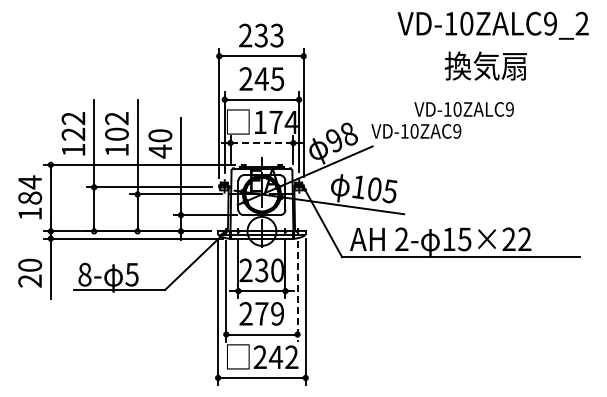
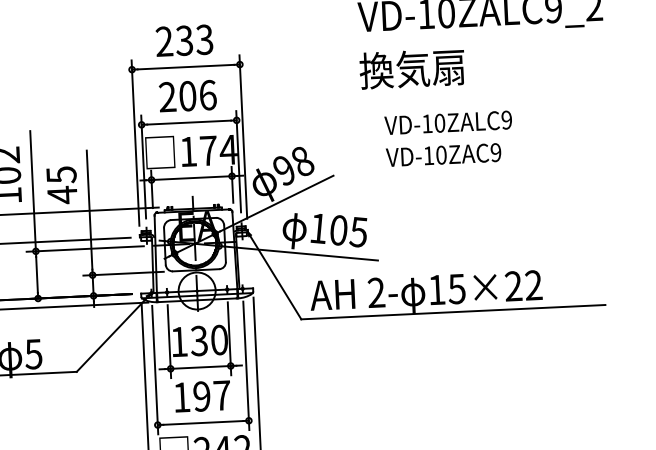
text: (485, 65) -> (411, 68), moved
text: (269, 78) -> (197, 95), 245 -> 206
text: (416, 131) -> (443, 155), moved
text: (160, 135) -> (61, 174), 40 -> 45
line: (262, 143) -> (192, 178), dashed -> solid
text: (245, 269) -> (178, 340), 230 -> 130
line: (297, 292) -> (246, 367), dashed -> solid
text: (261, 313) -> (201, 396), 279 -> 197

